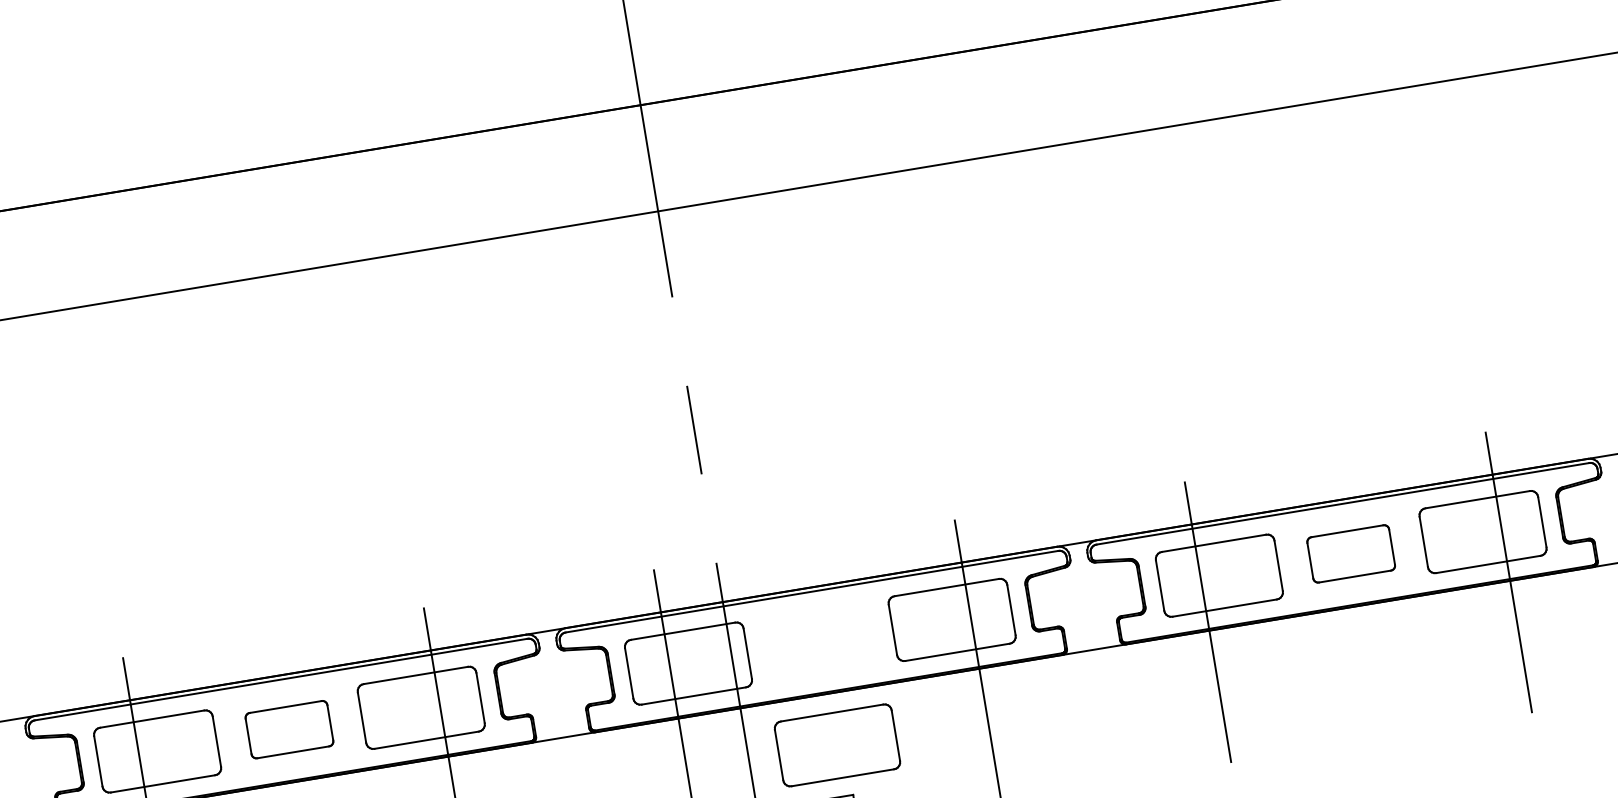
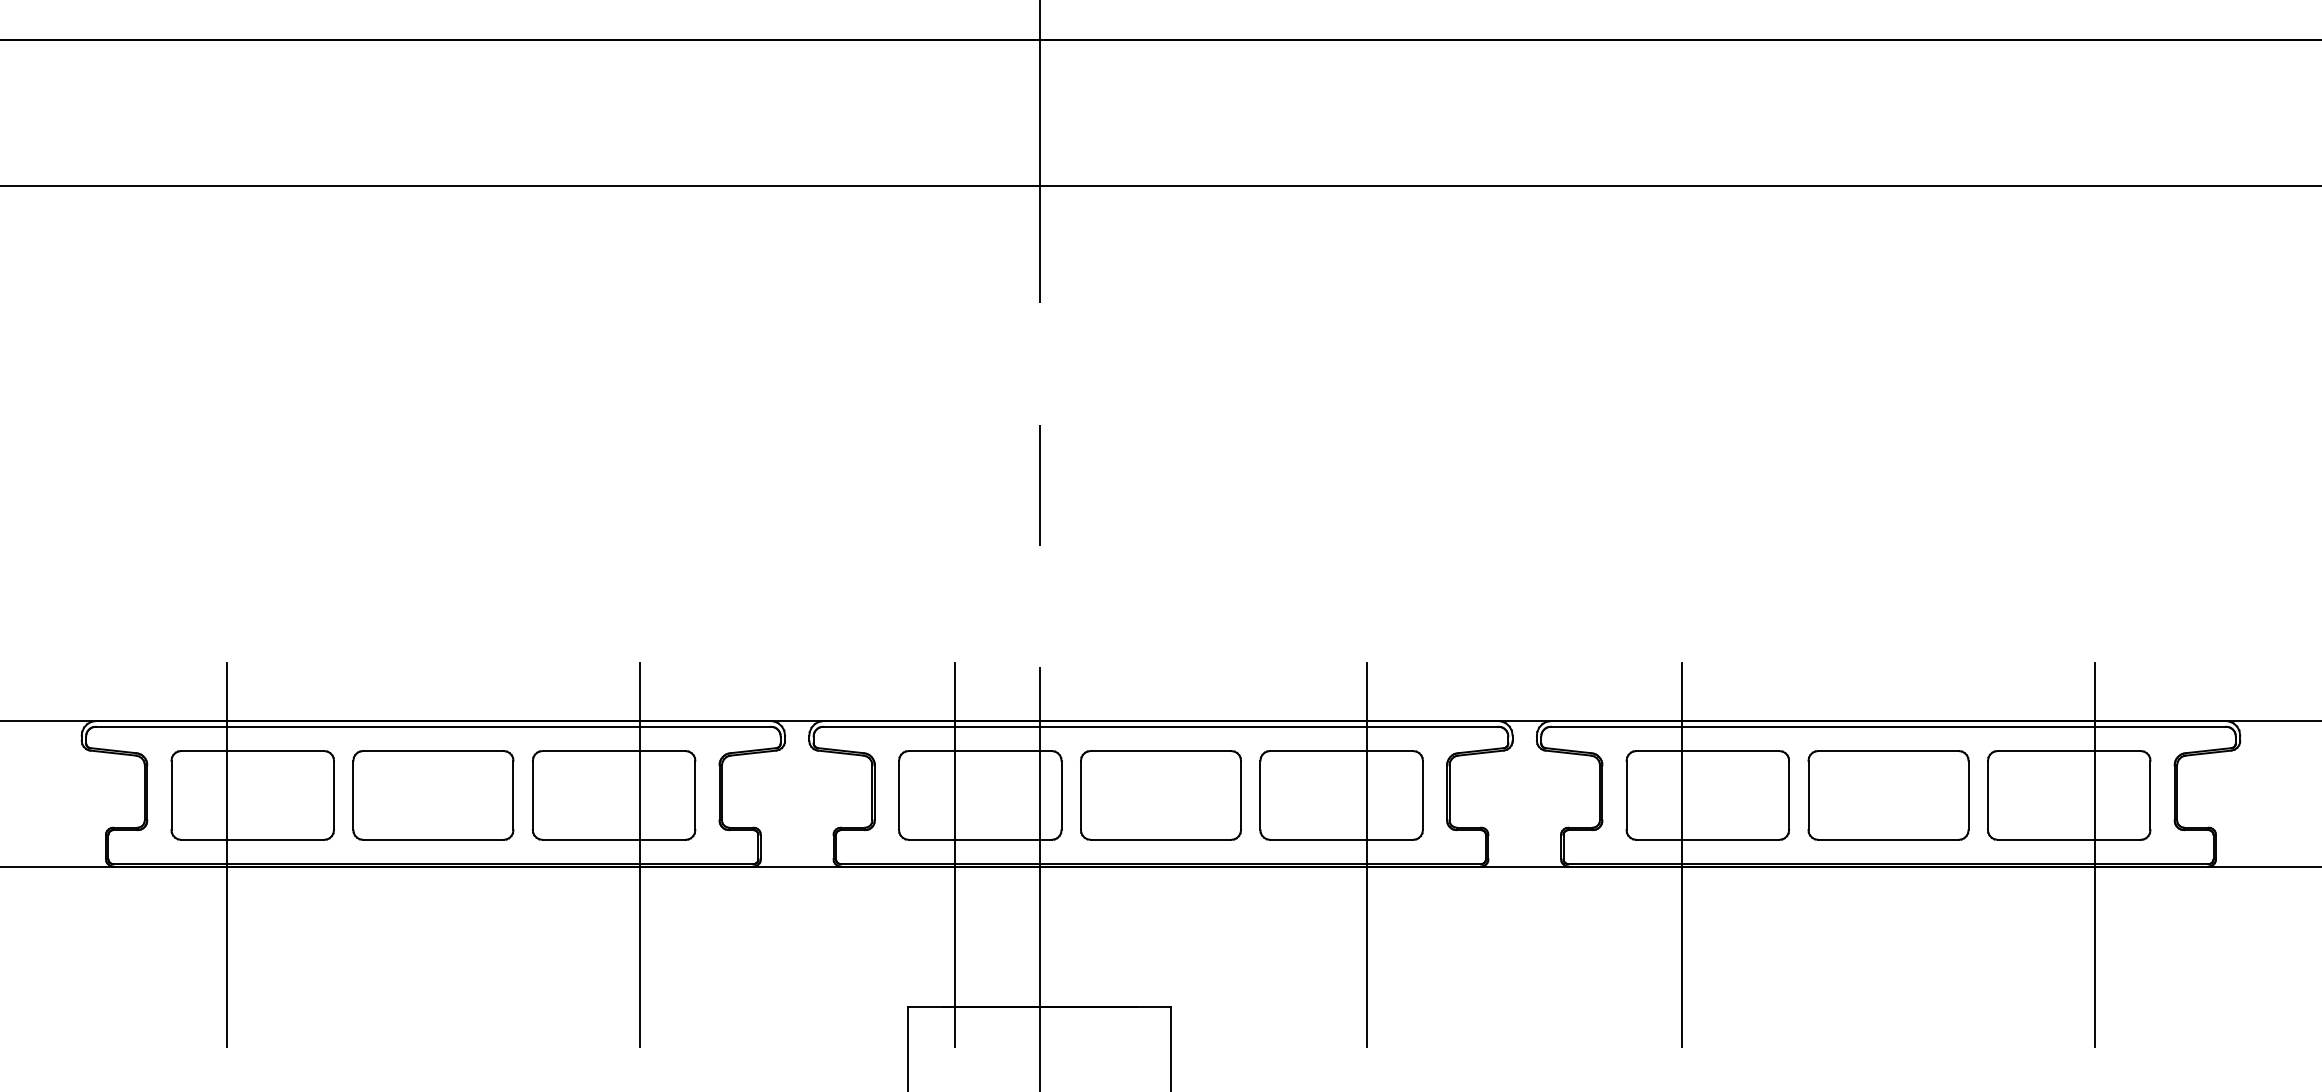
part: (1351, 553) -> (1888, 795), size x1.43
part: (289, 729) -> (433, 795), size x1.43
part: (837, 745) -> (1160, 795), moved

